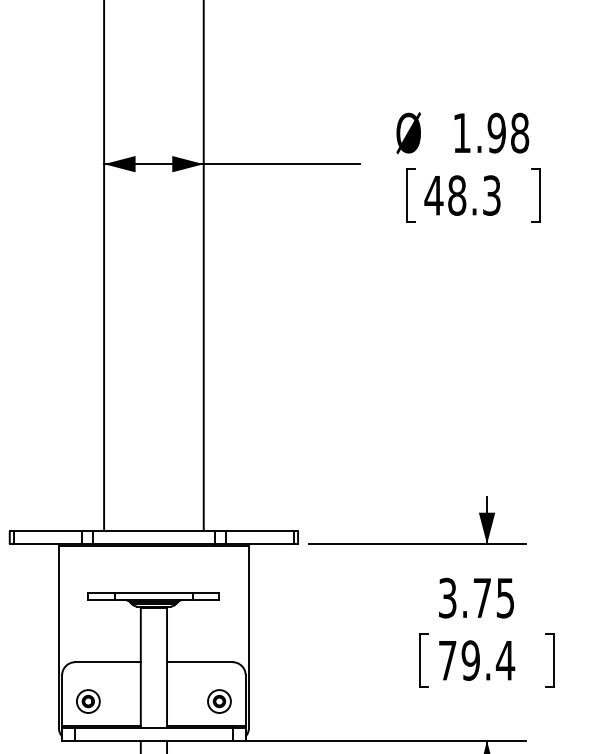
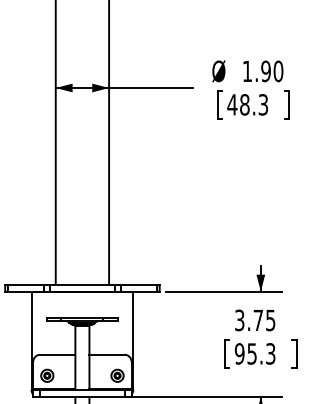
text: (520, 133) -> (278, 71), 1.98 -> 1.90
text: (475, 659) -> (254, 353), 79.4 -> 95.3

